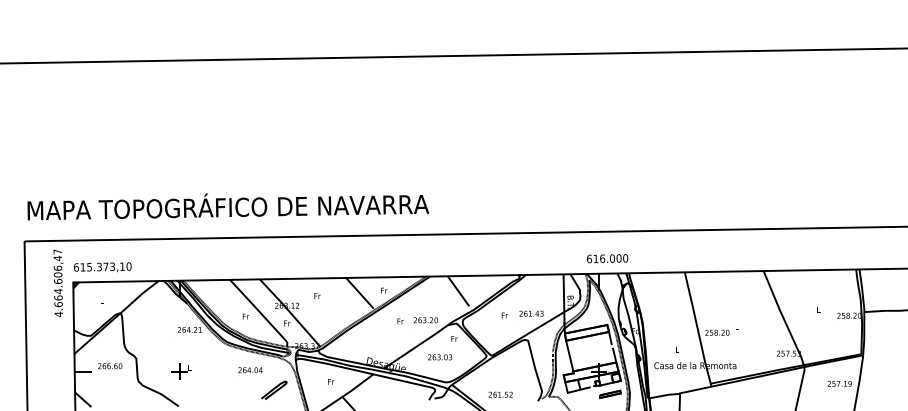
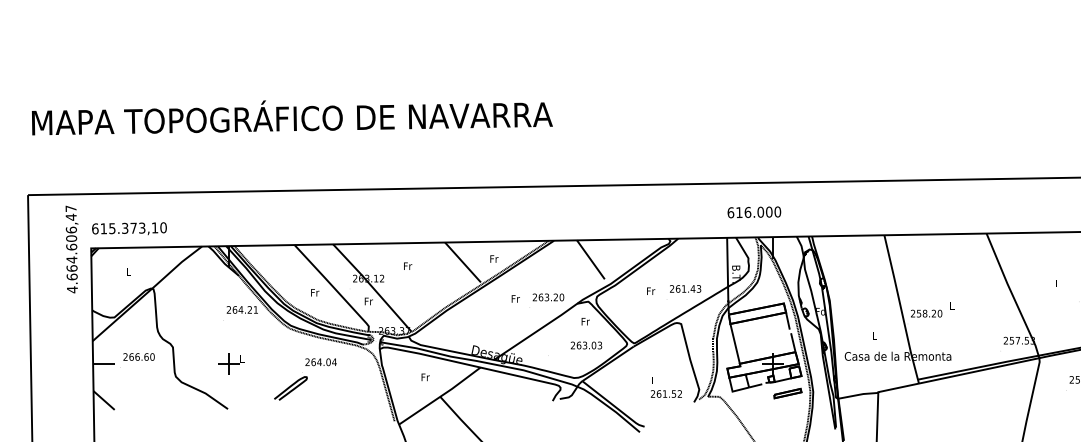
text: (228, 206) -> (292, 117), moved
text: (607, 258) -> (754, 212), moved
text: (440, 357) -> (586, 345), moved
curve: (274, 389) -> (291, 387), moved
text: (500, 394) -> (666, 393), moved

